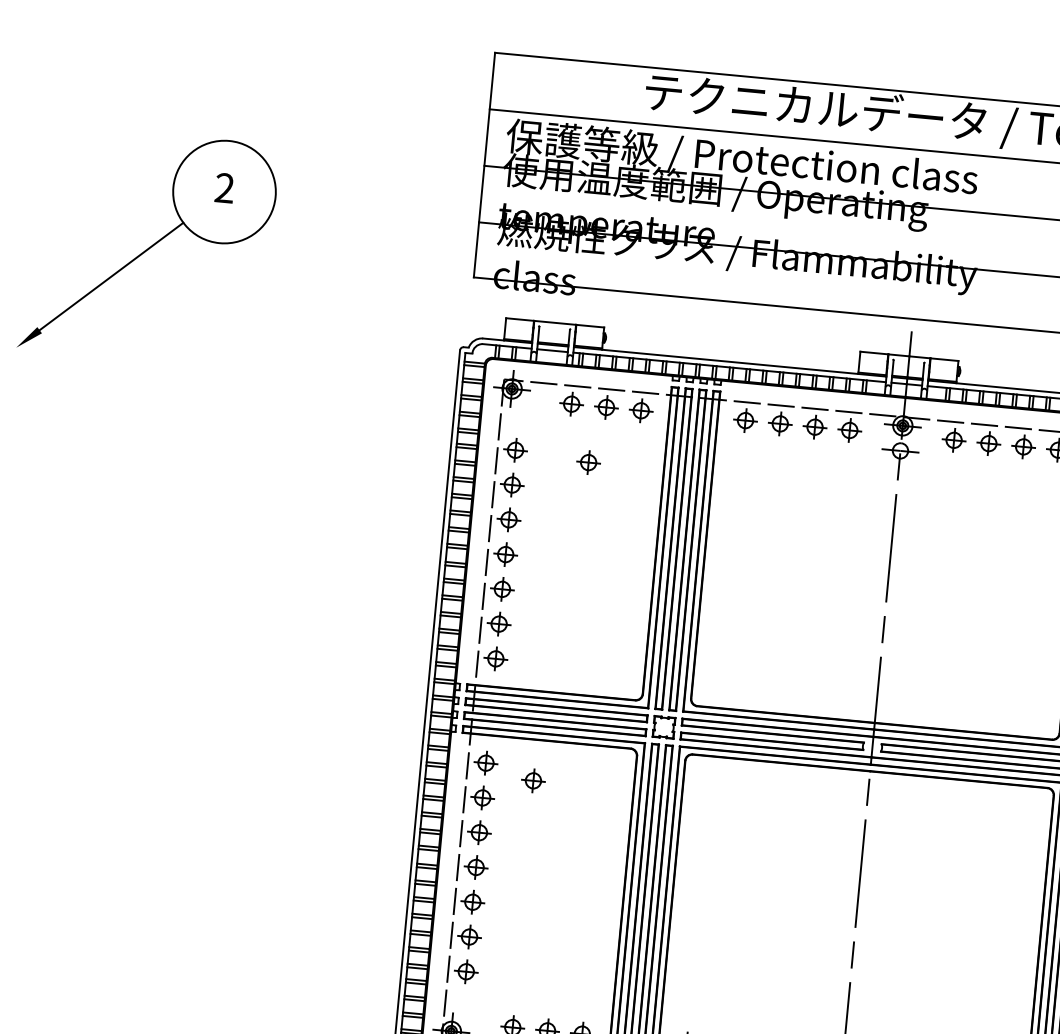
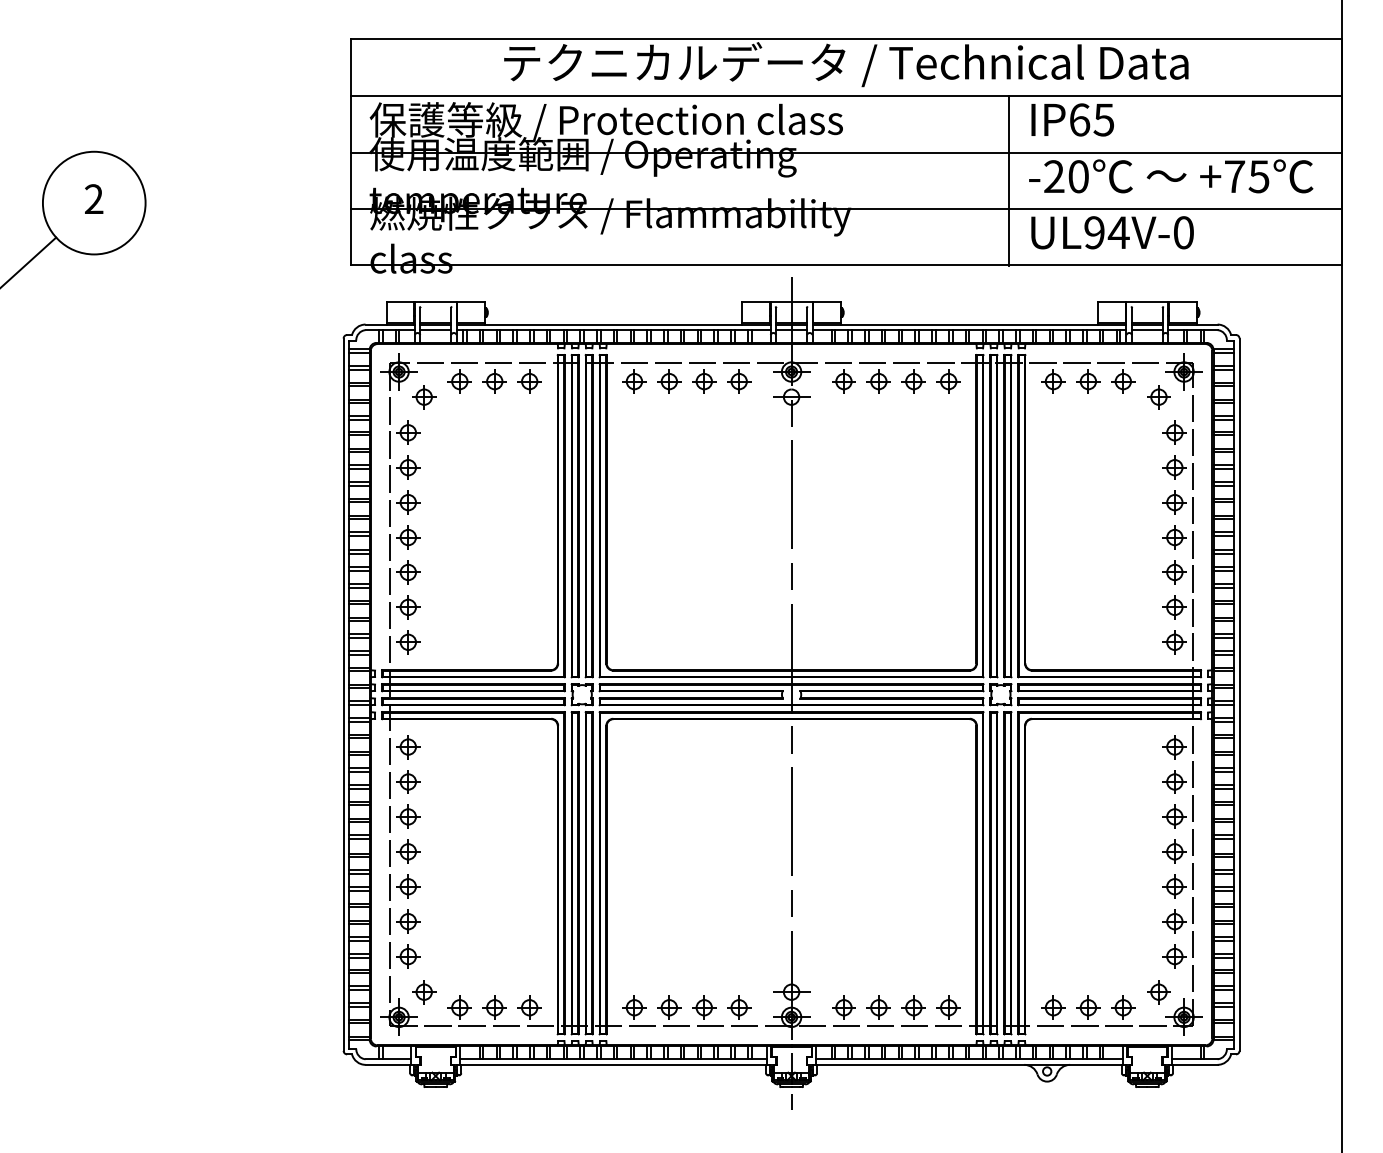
part: (588, 462) -> (424, 397), moved
part: (533, 781) -> (424, 992), moved

